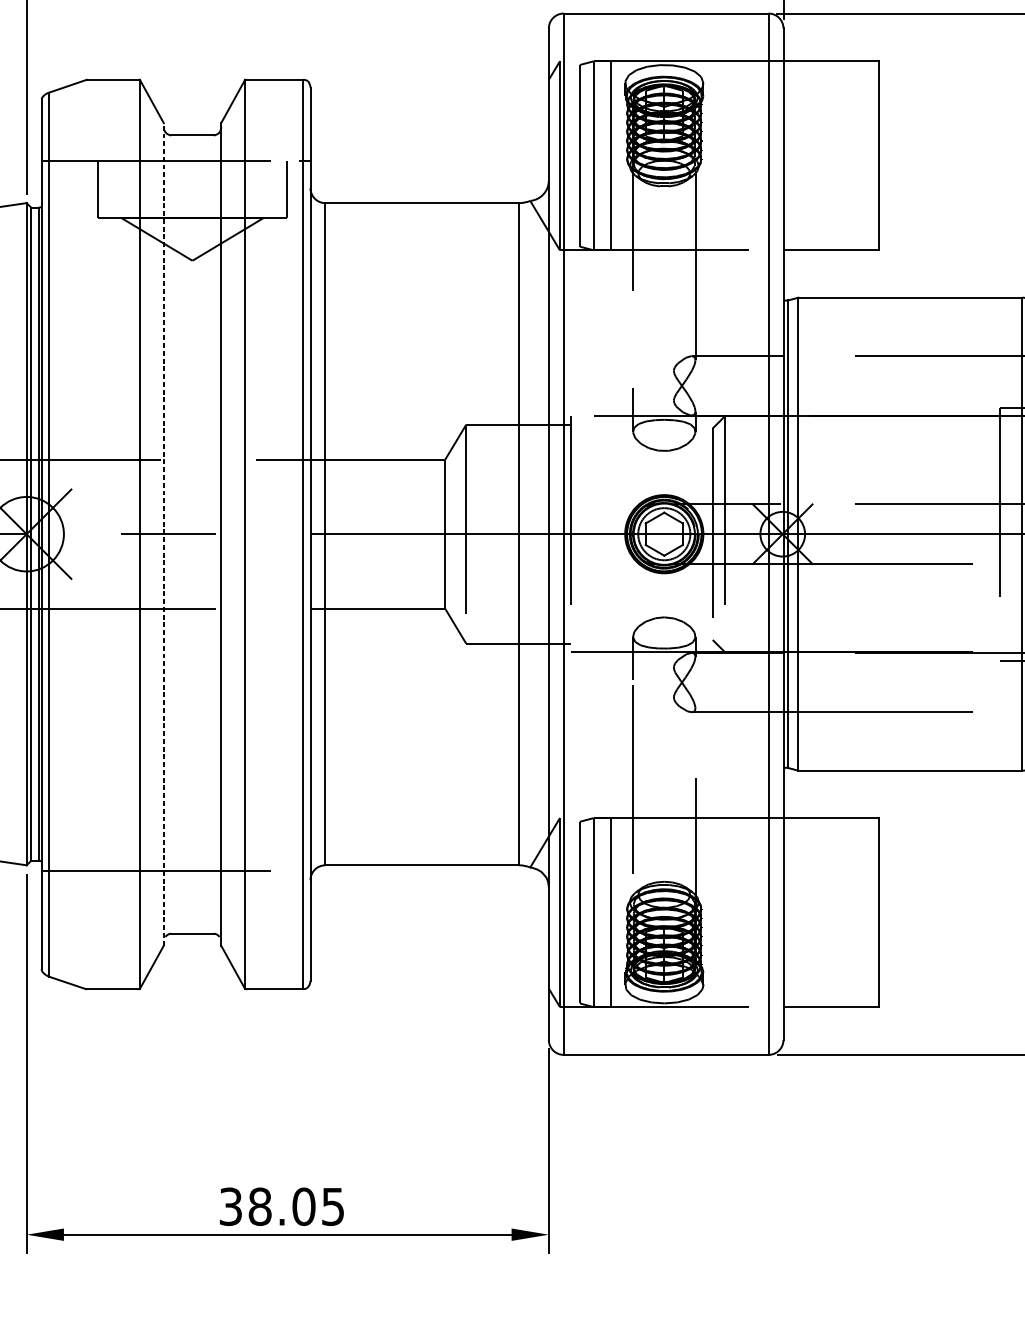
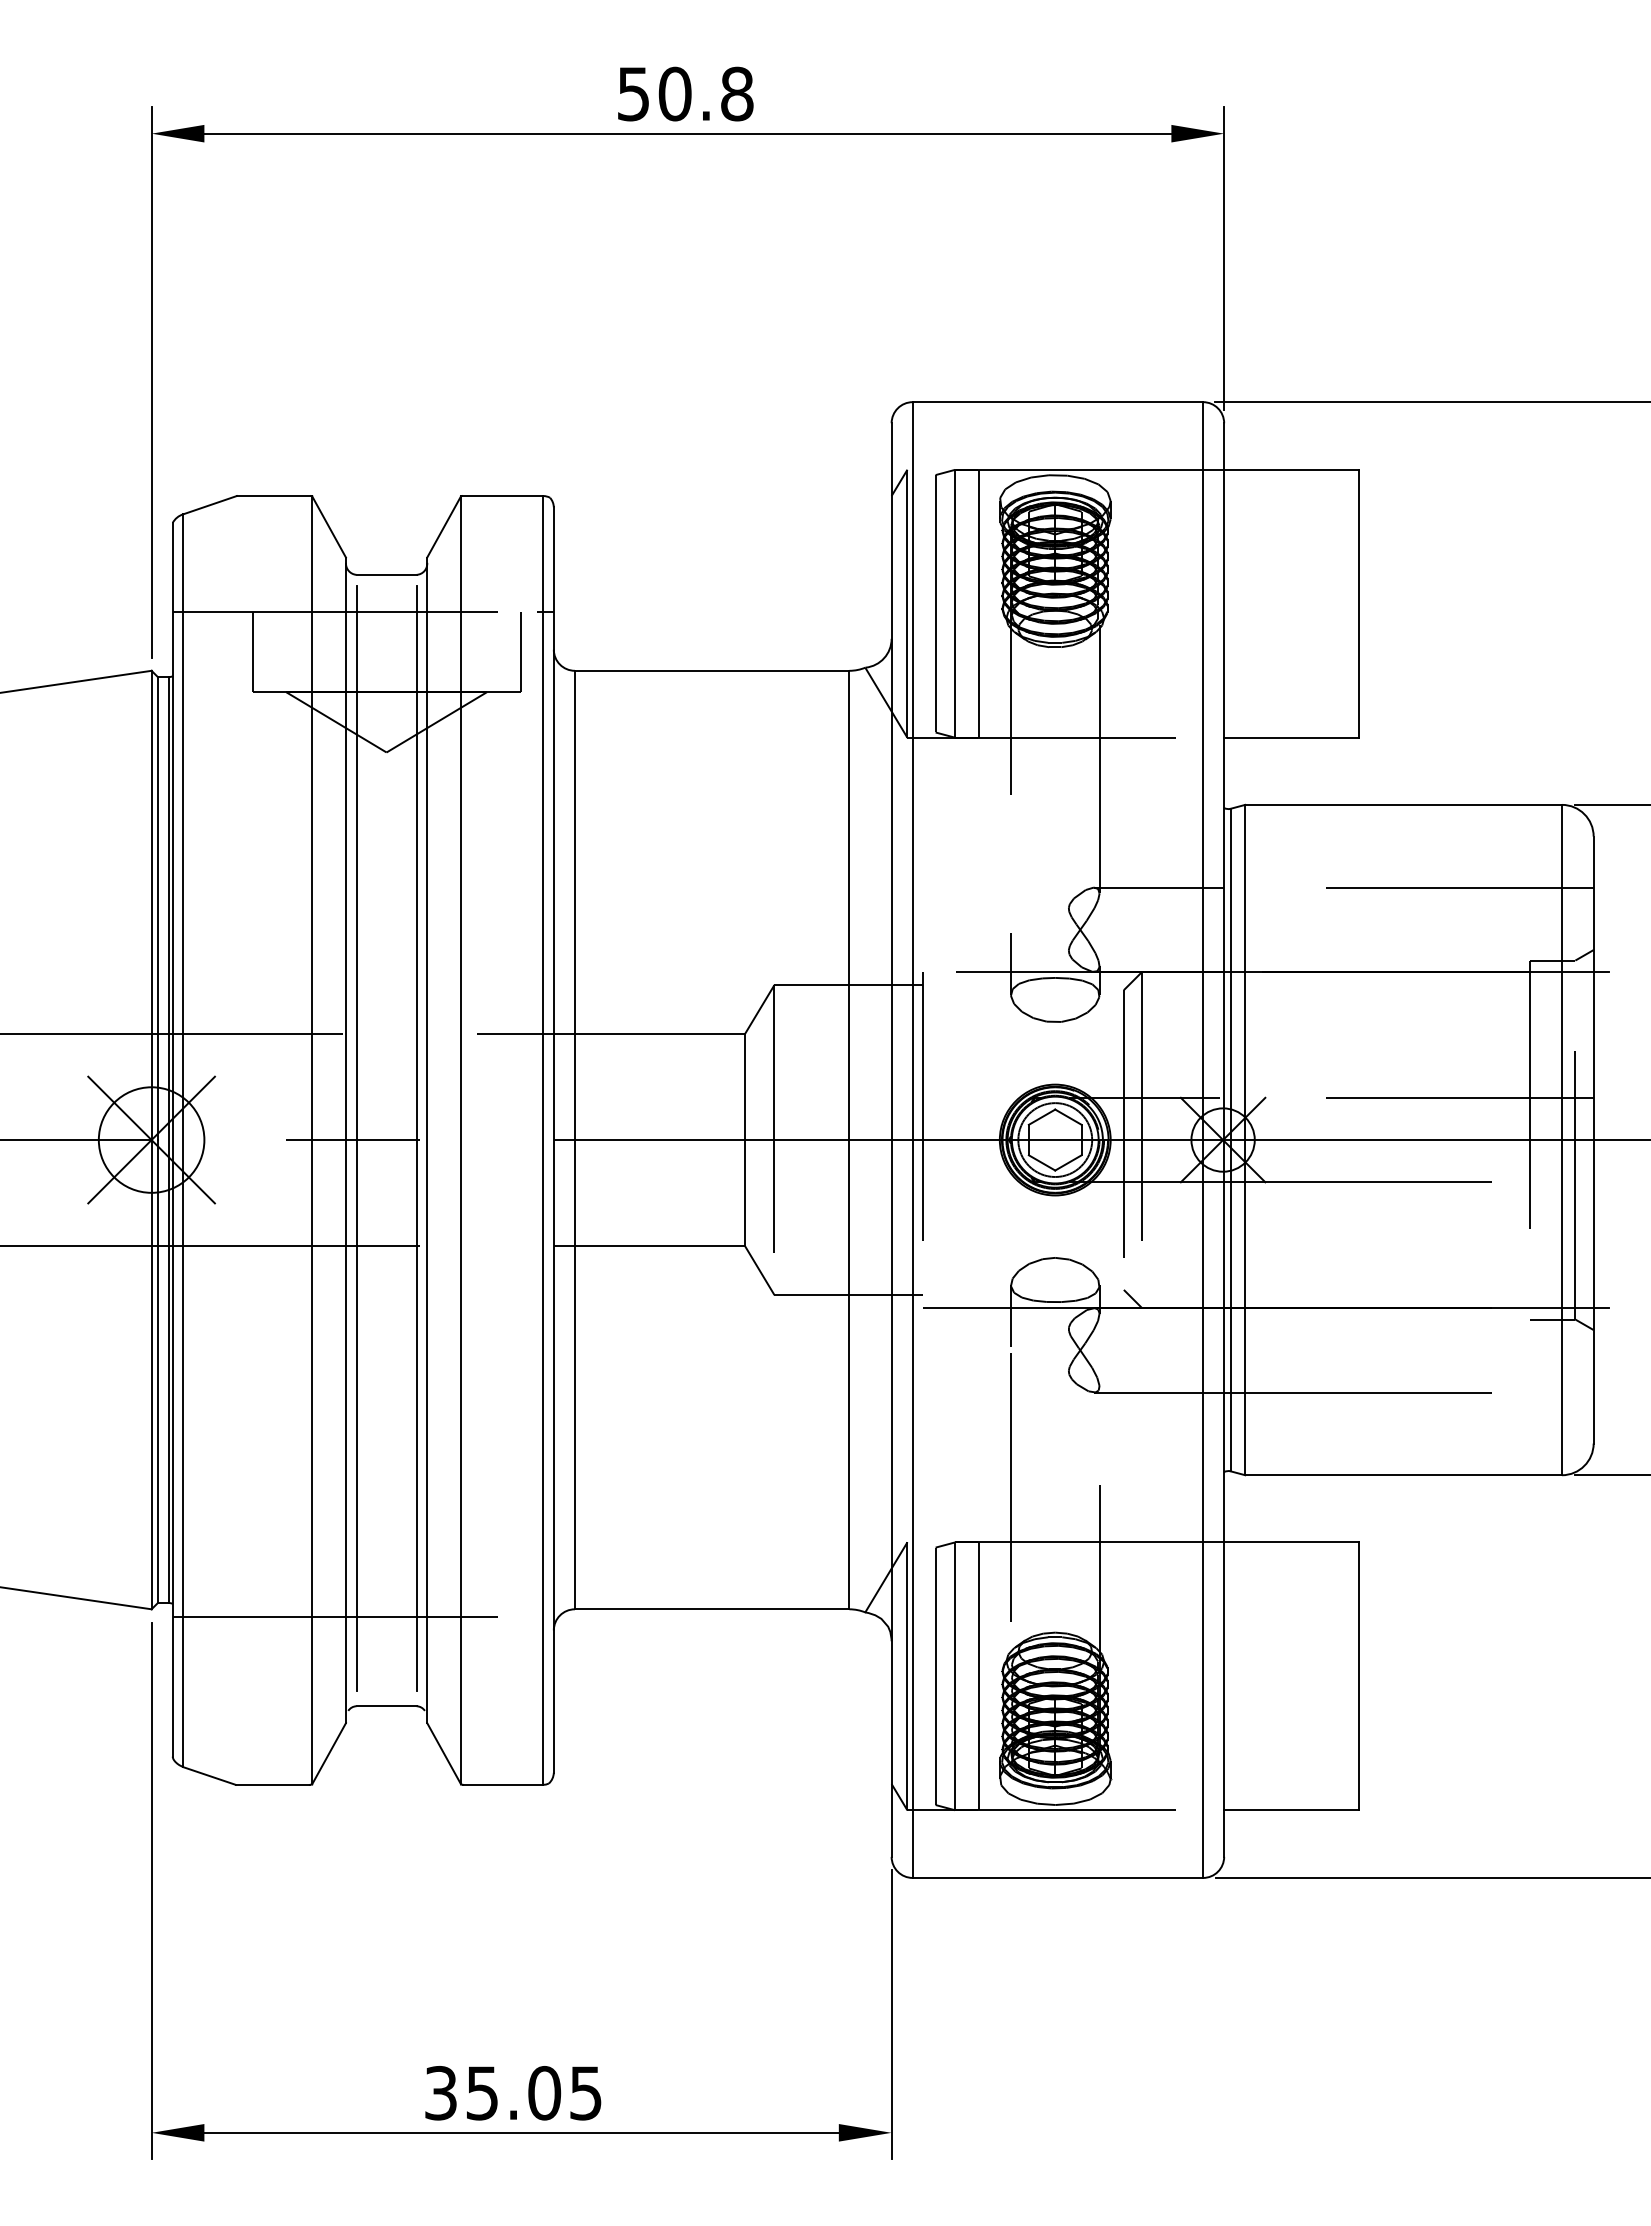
line: (171, 532) -> (356, 1137), added
line: (213, 532) -> (416, 1137), added
line: (163, 534) -> (345, 1140), dashed -> solid
text: (260, 1206) -> (482, 2093), 38.05 -> 35.05

